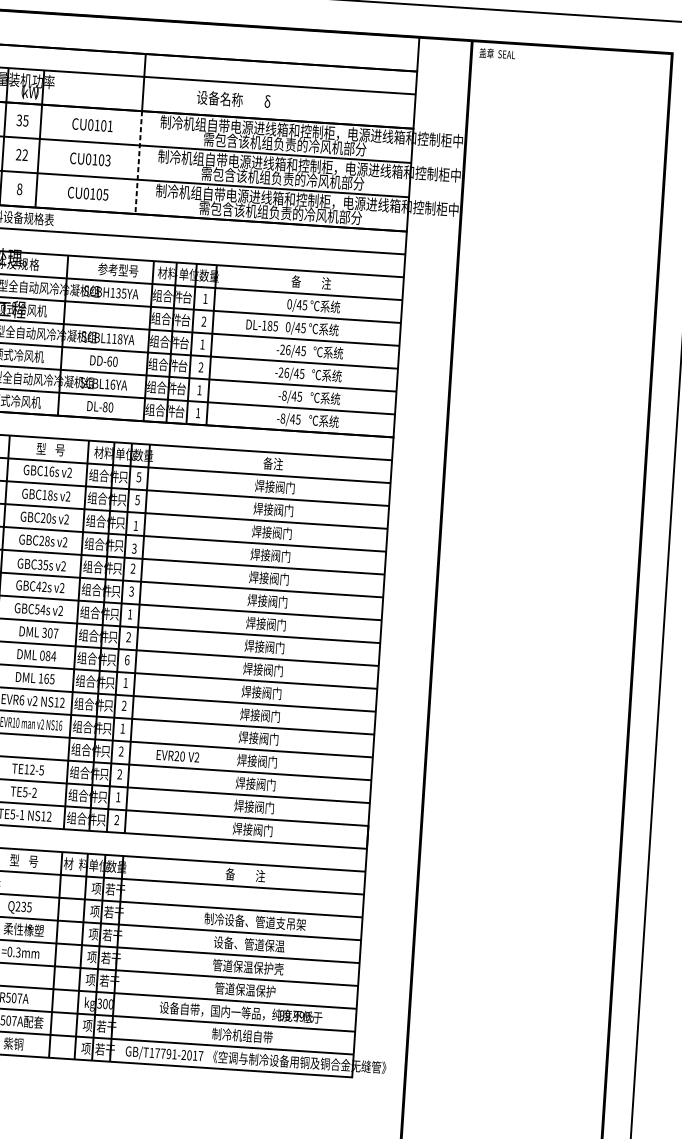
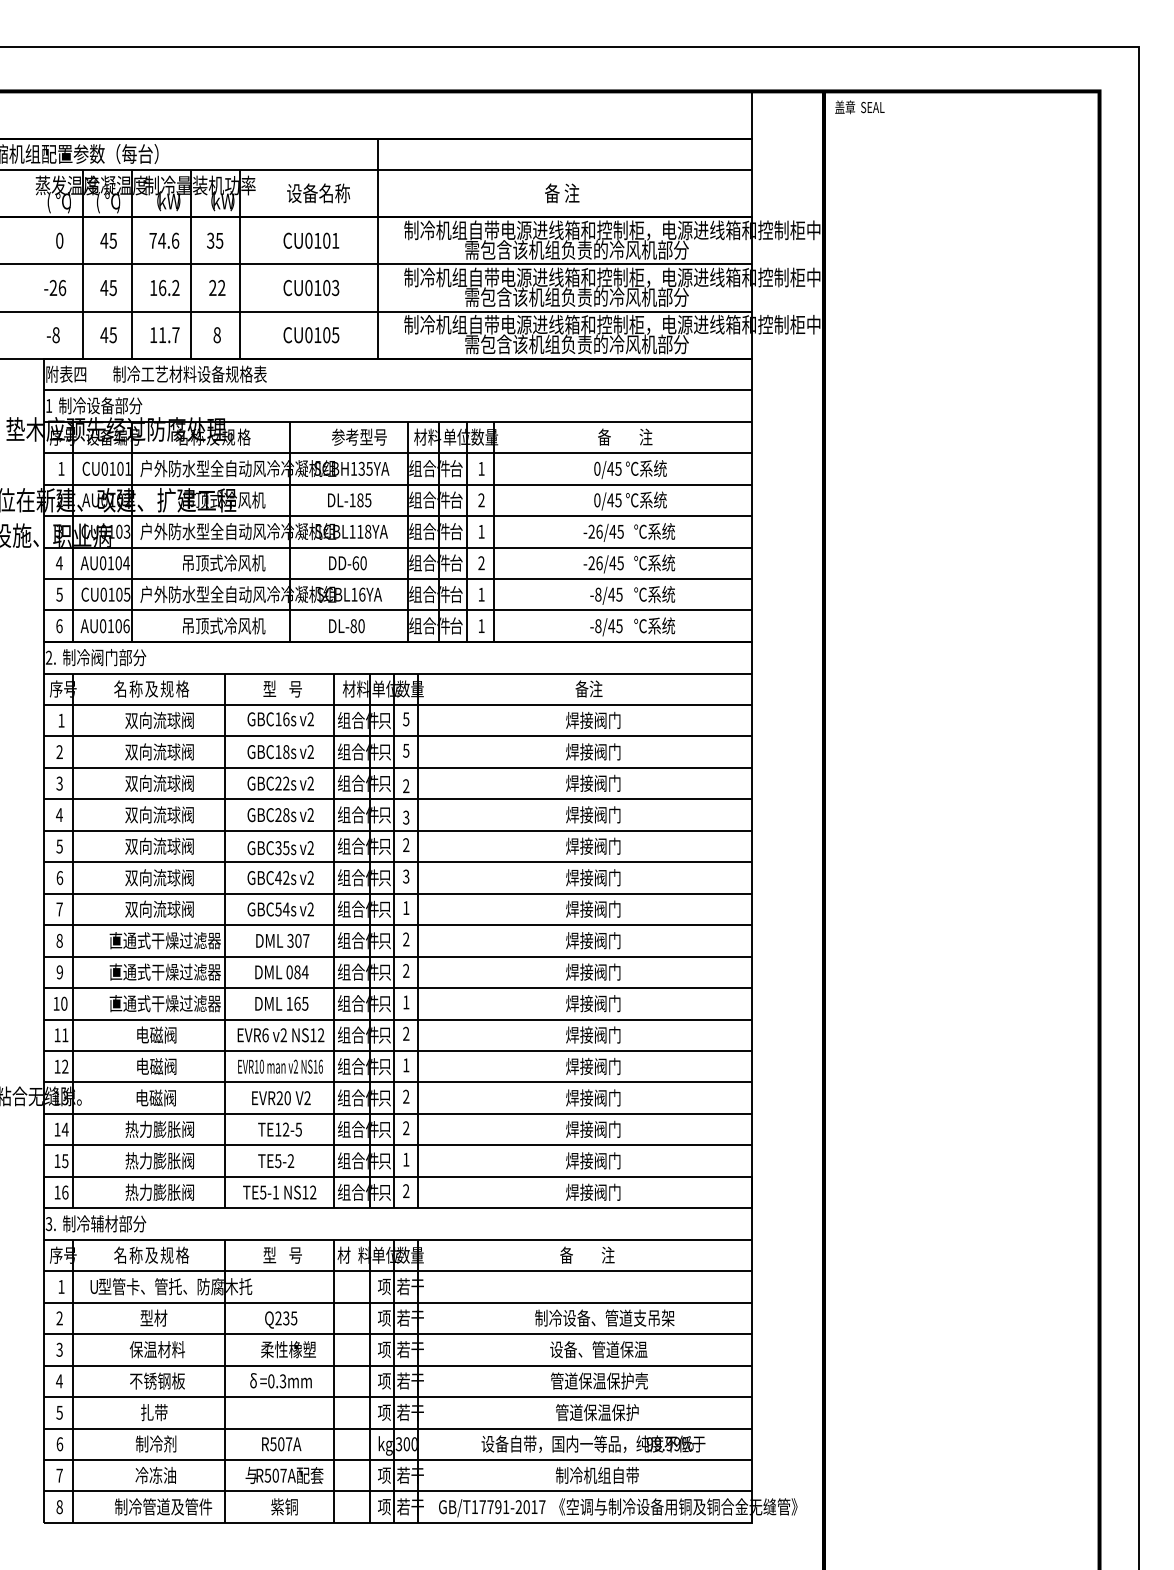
text: (219, 98) -> (318, 193), moved
text: (277, 102) -> (562, 193), δ -> 备 注
line: (138, 162) -> (377, 288), dashed -> solid
text: (262, 325) -> (349, 500), moved
text: (49, 518) -> (286, 783), GBC20s -> GBC22s
text: (136, 525) -> (406, 785), 1 -> 2
text: (127, 660) -> (406, 971), 6 -> 2
text: (178, 756) -> (281, 1098), moved

